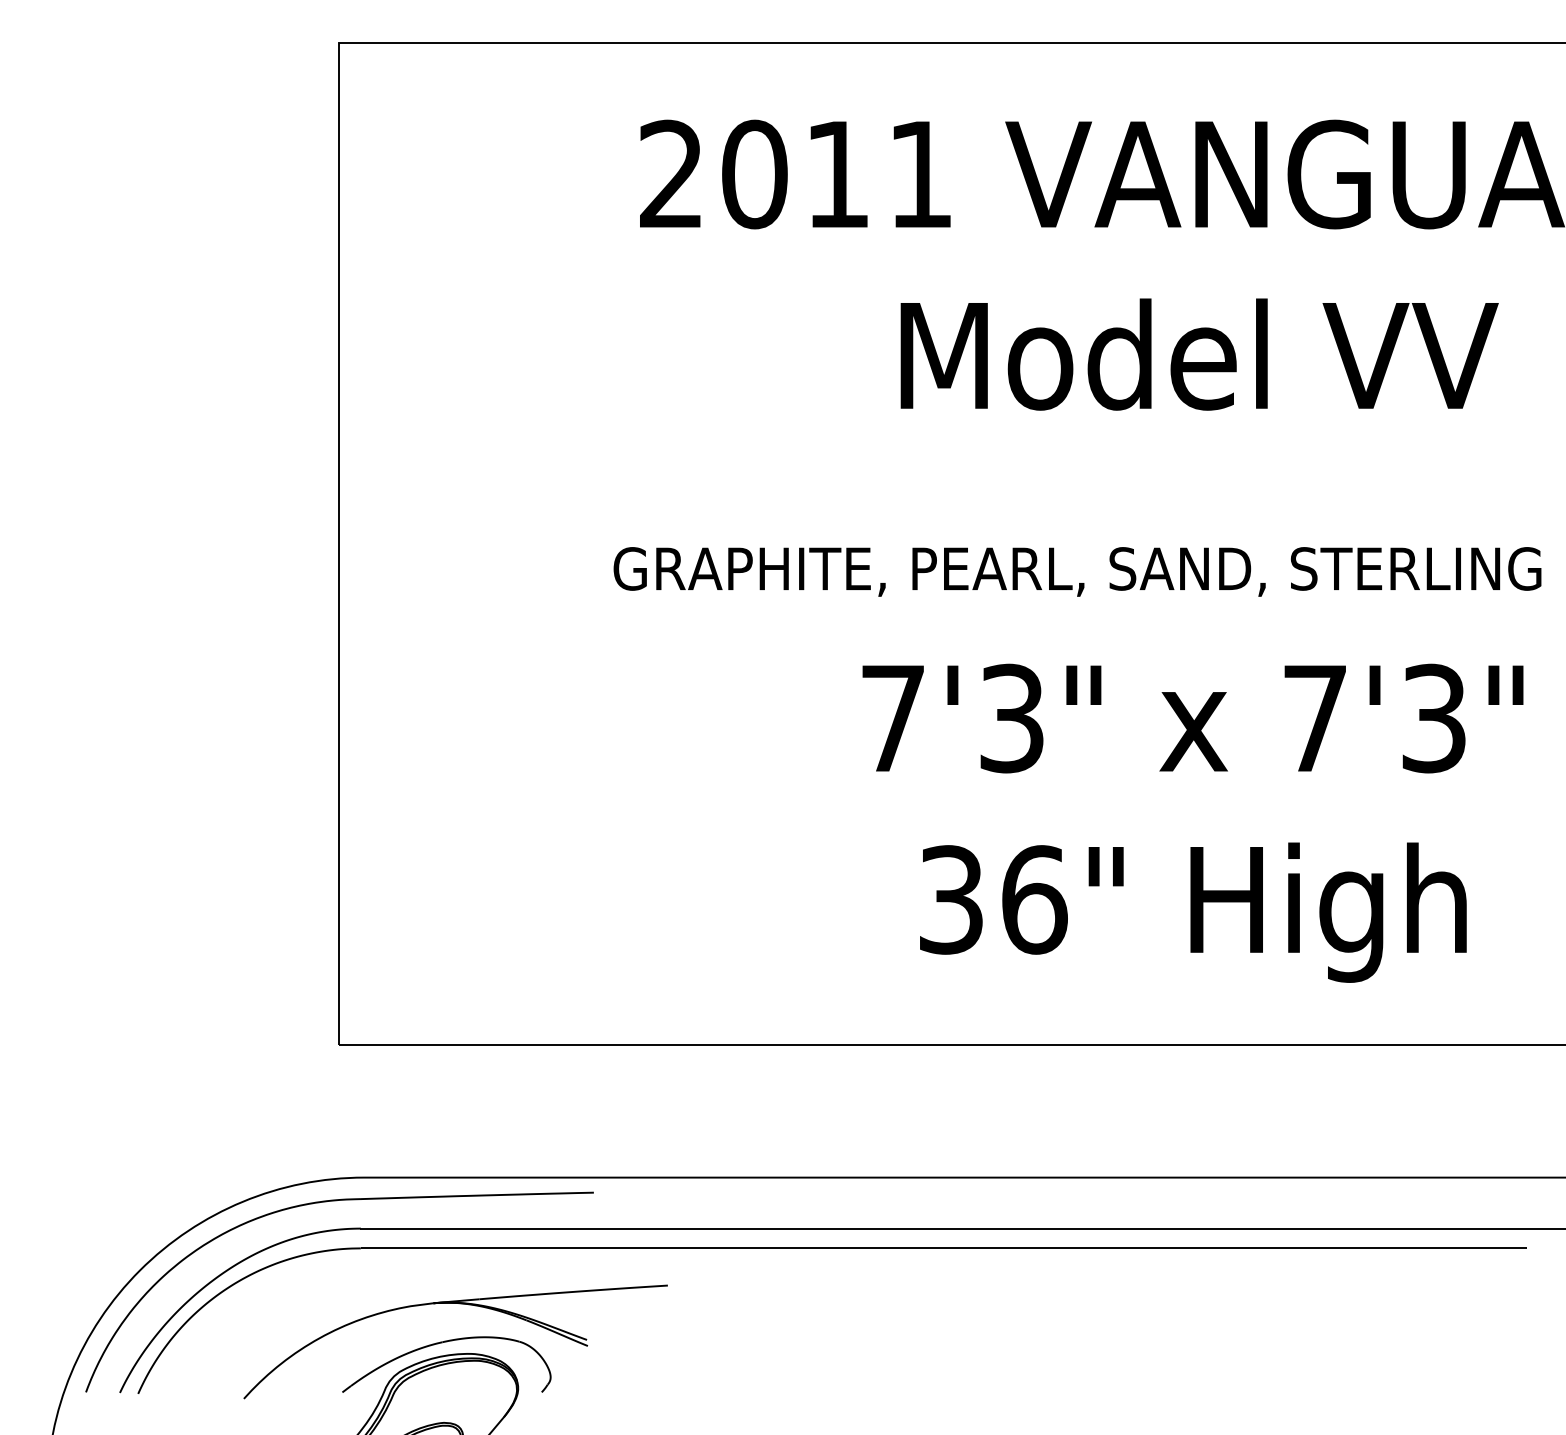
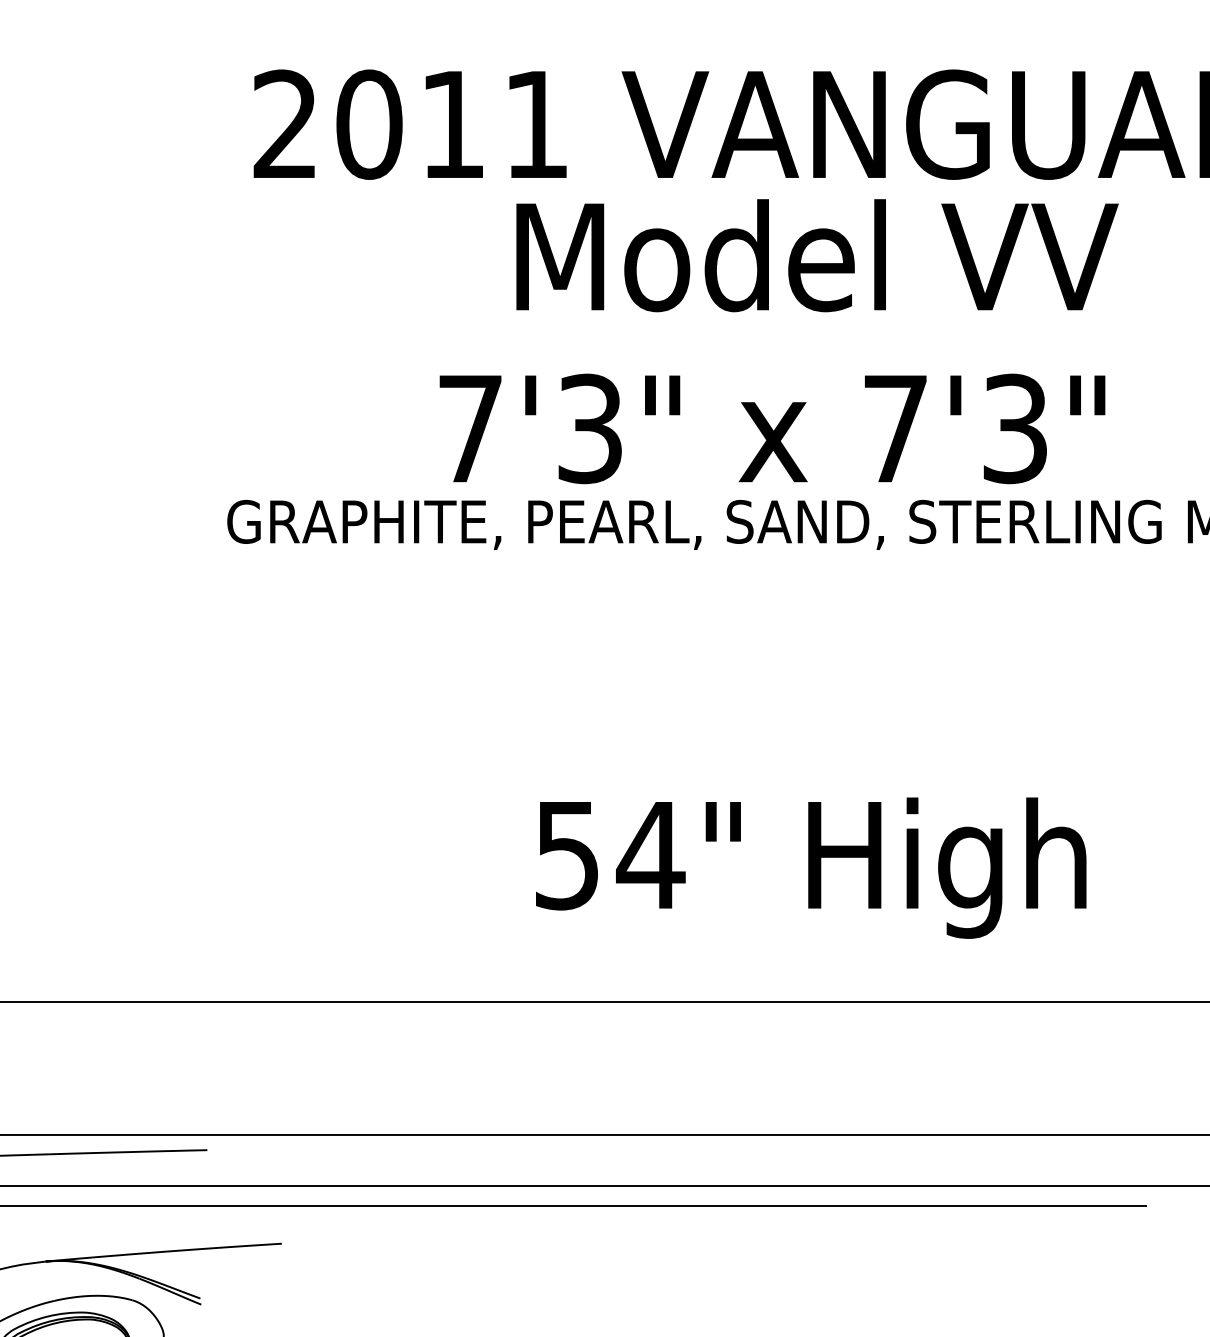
text: (1199, 354) -> (817, 255), moved
text: (1192, 718) -> (772, 428), moved
text: (994, 899) -> (610, 854), 36" -> 54"

